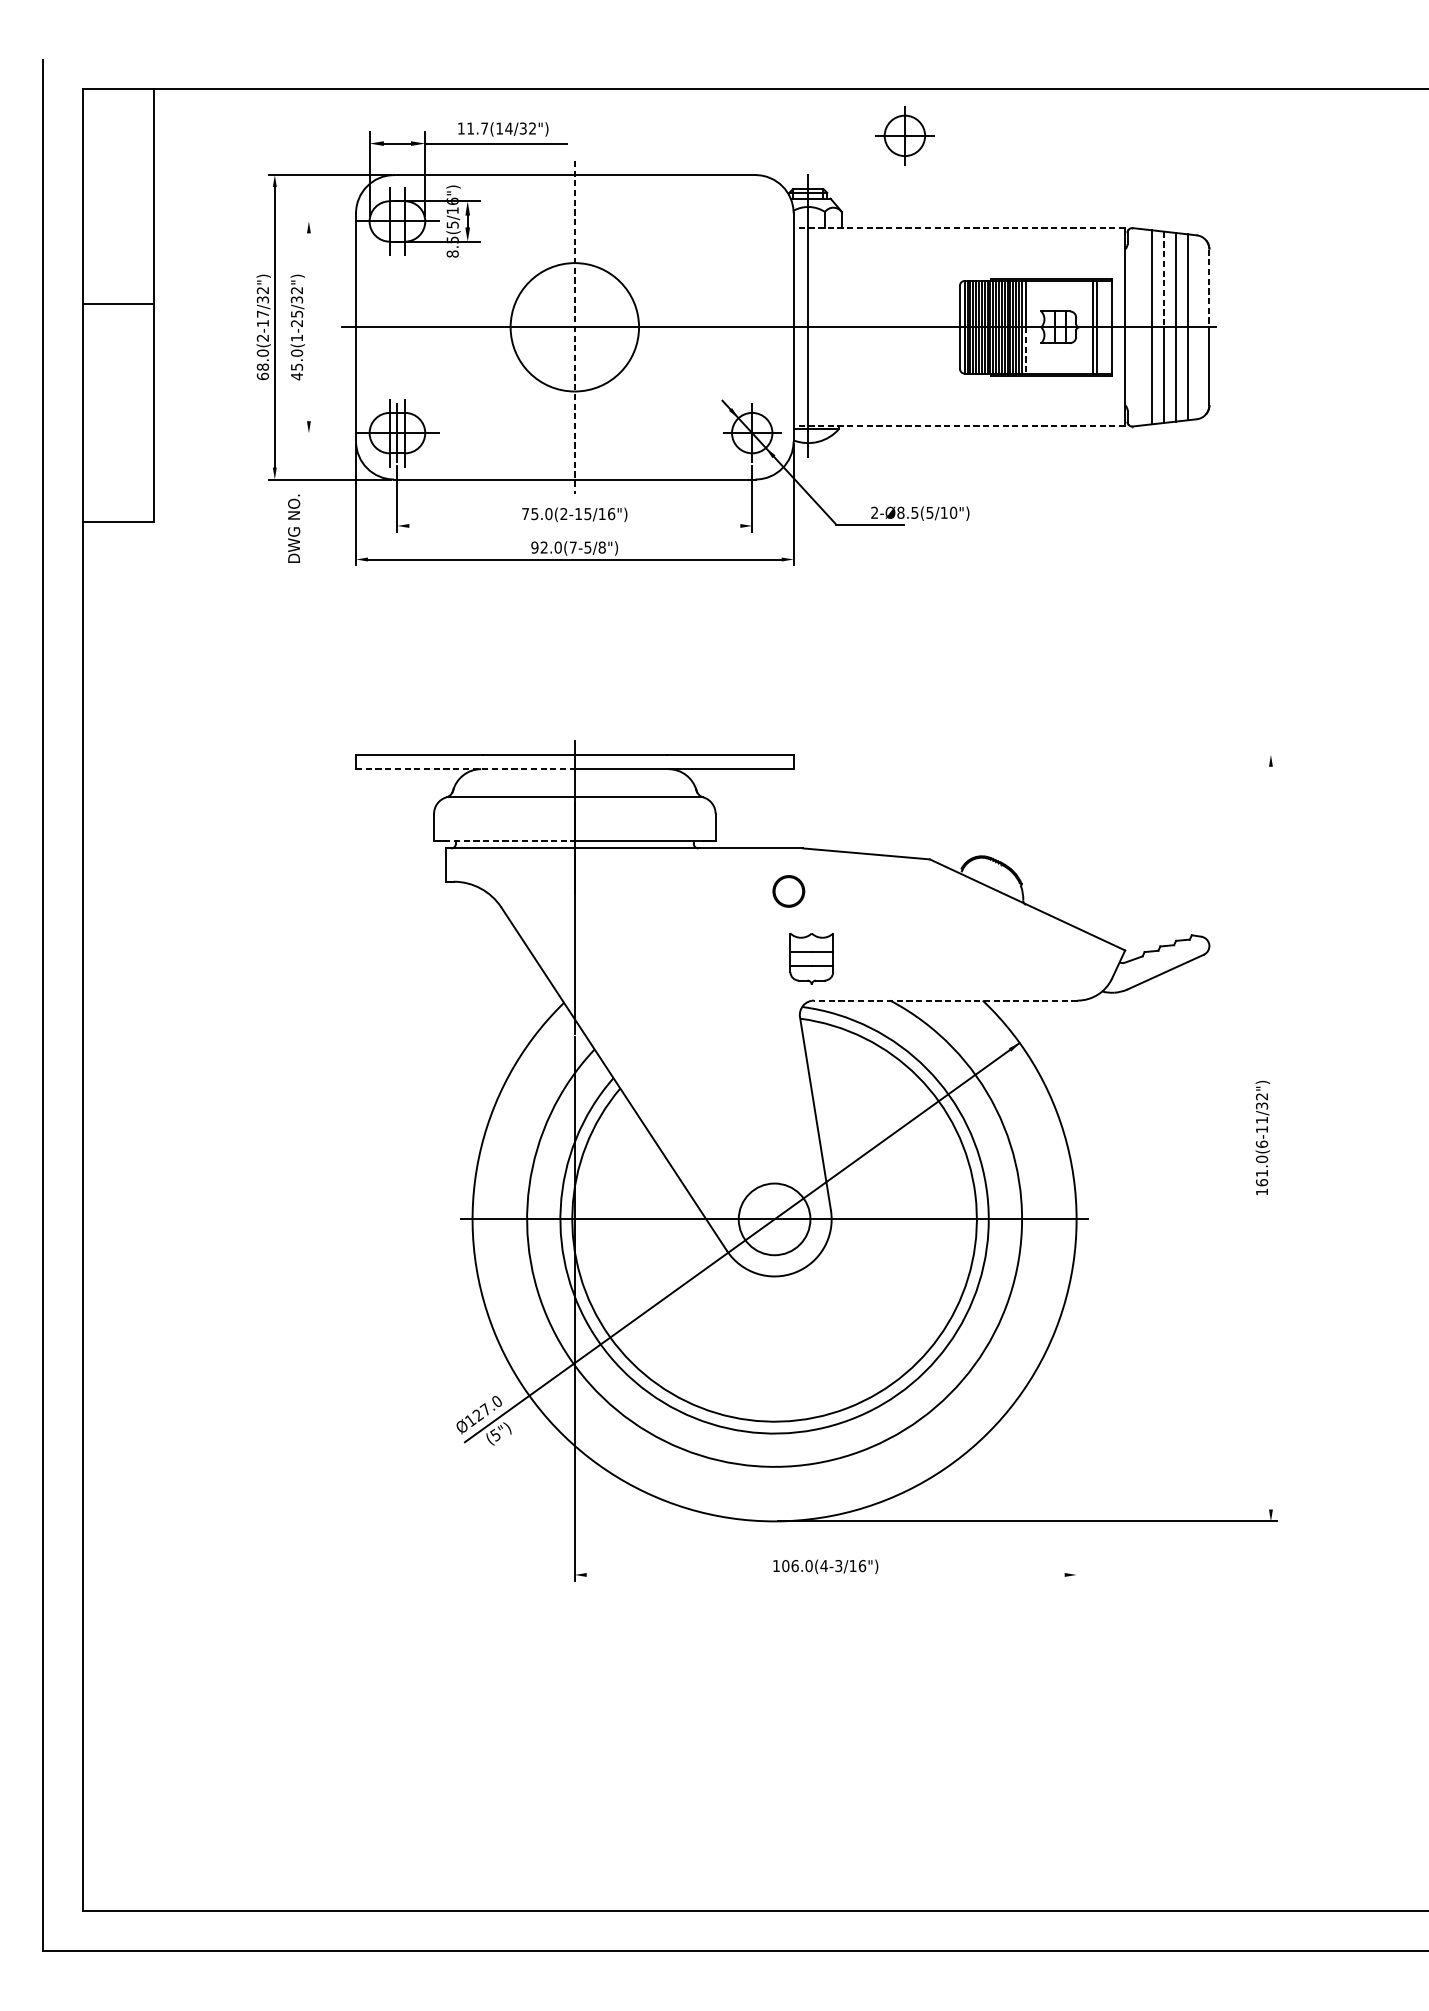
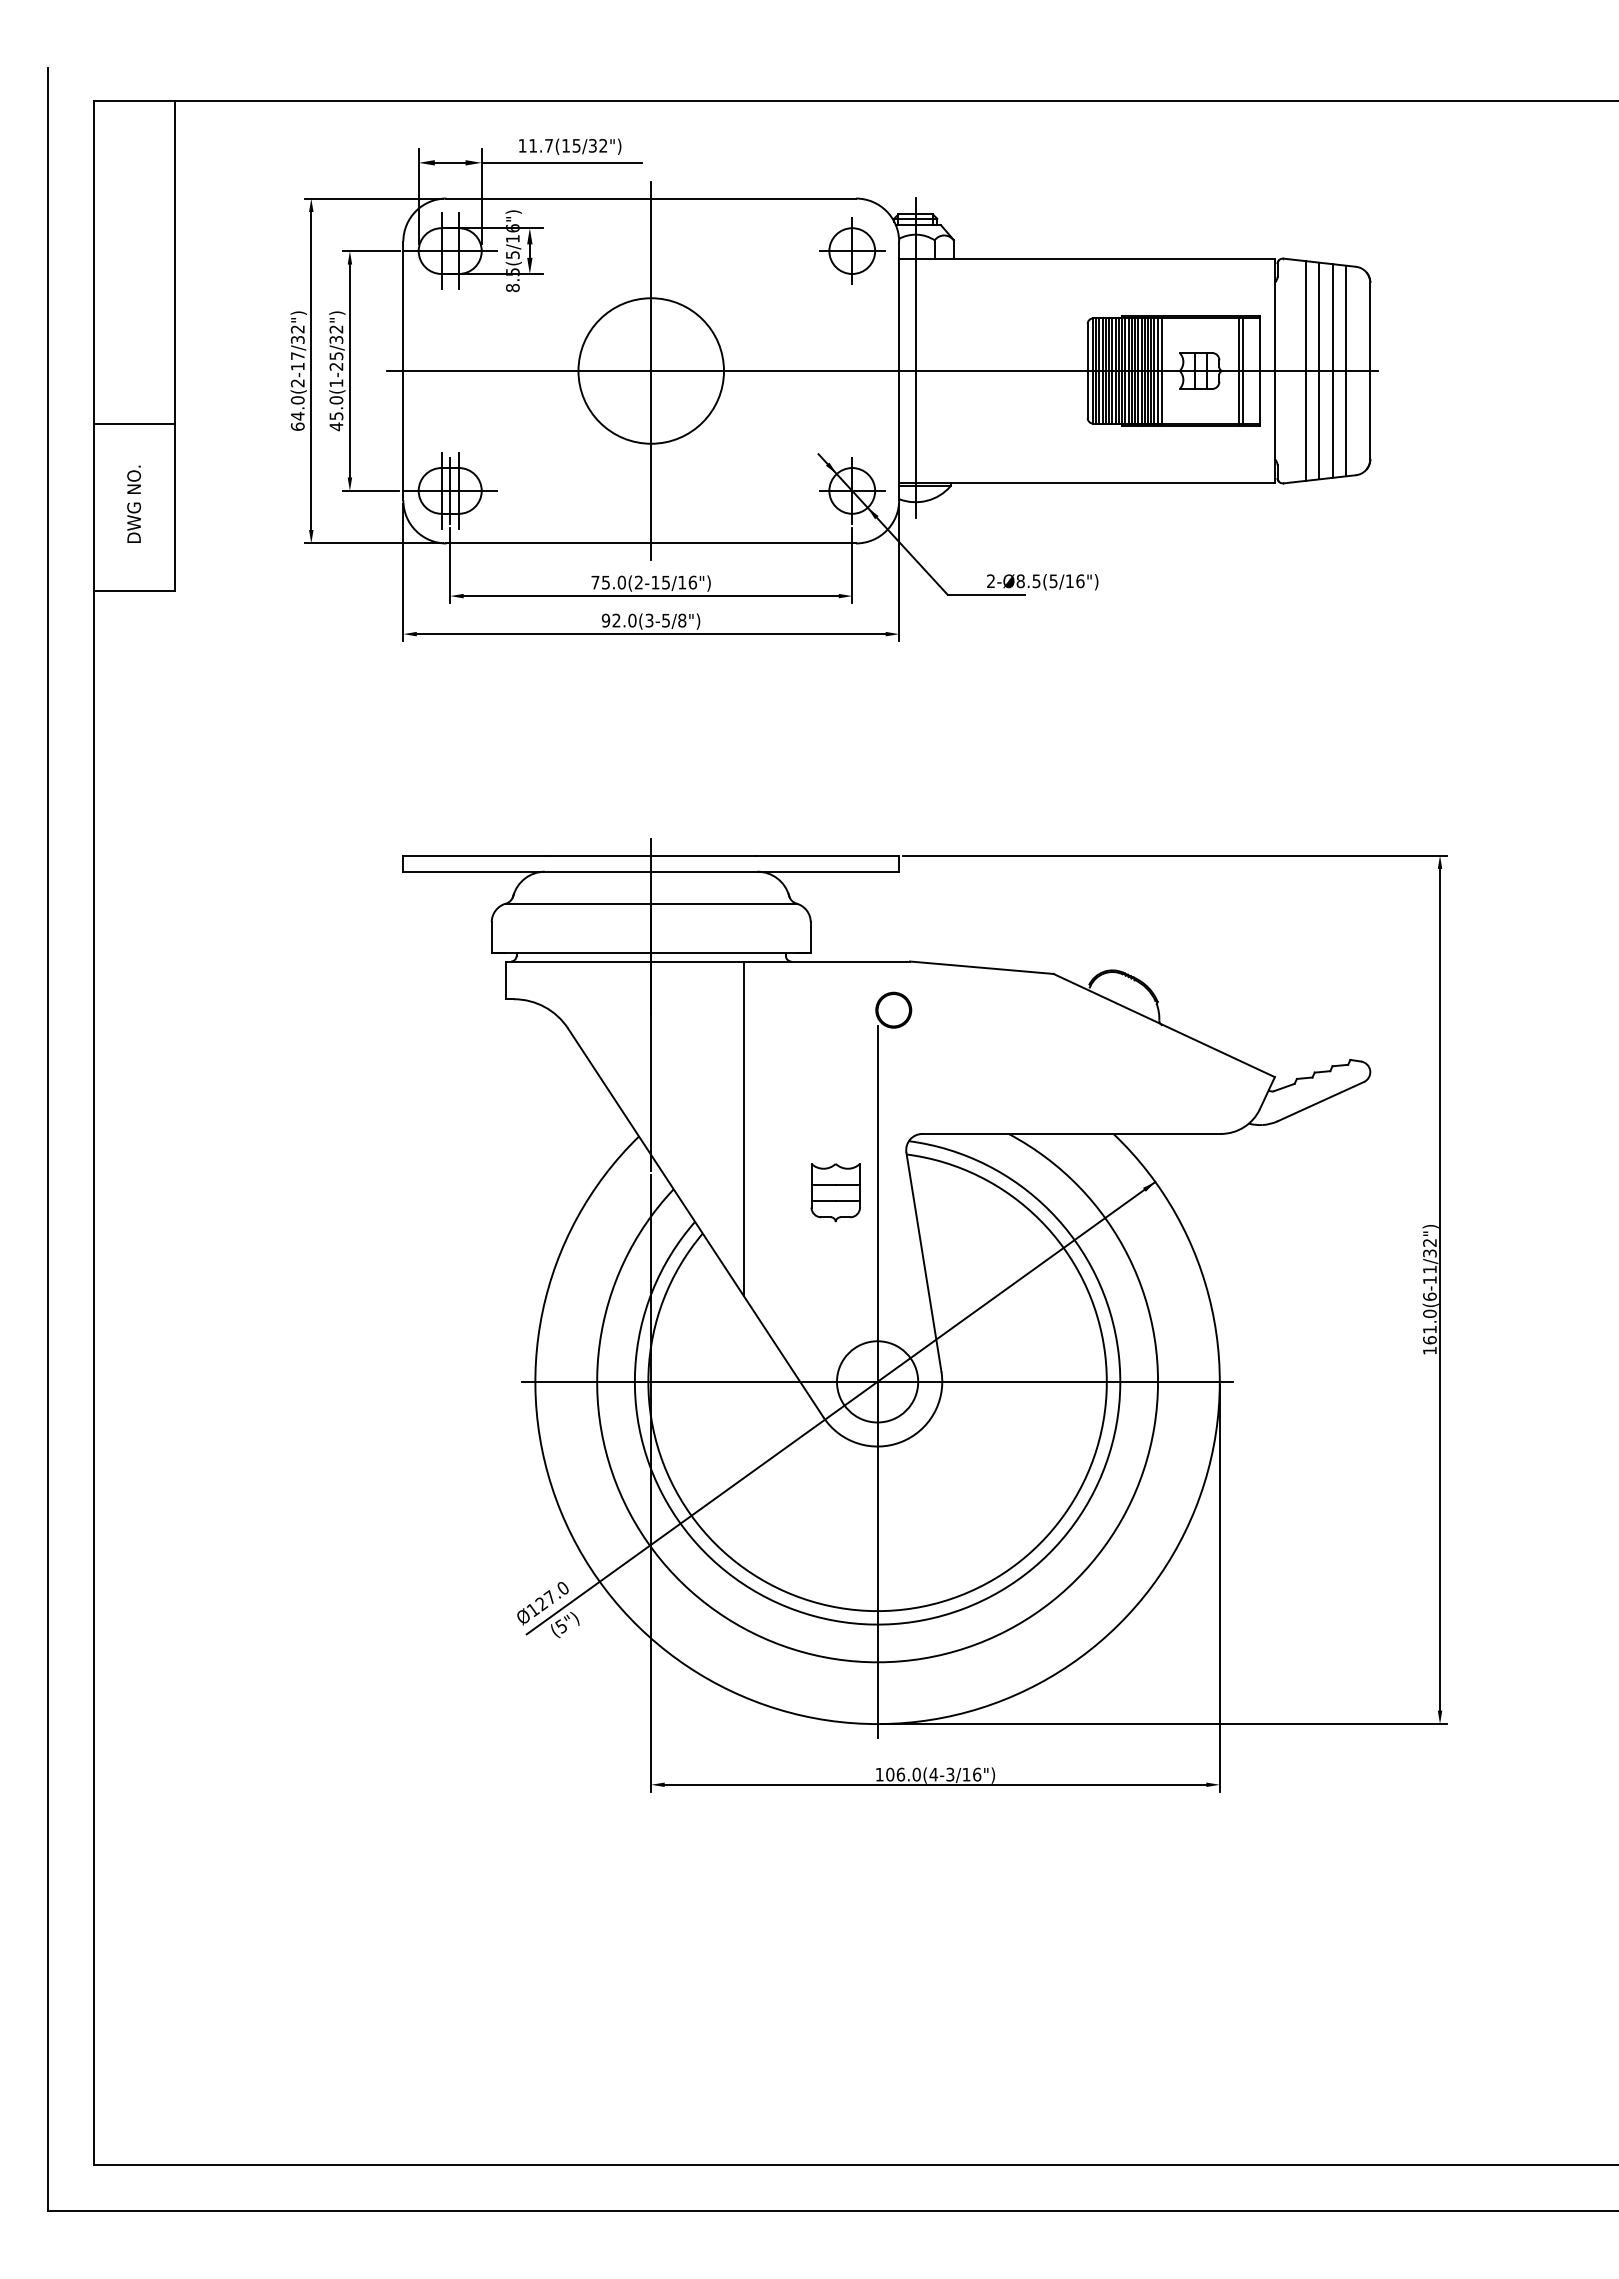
text: (508, 128) -> (576, 145), 11.7(14/32") -> 11.7(15/32")
part: (905, 135) -> (852, 250), moved
line: (327, 221) -> (371, 251), added
line: (959, 228) -> (1087, 258), dashed -> solid
line: (1164, 280) -> (1319, 317), dashed -> solid
line: (1209, 288) -> (1370, 327), dashed -> solid
line: (117, 303) -> (133, 424), moved
line: (308, 326) -> (349, 370), added
line: (575, 327) -> (651, 371), dashed -> solid
line: (1026, 350) -> (1162, 397), dashed -> solid
text: (262, 366) -> (297, 415), 68.0(2-17/32") -> 64.0(2-17/32")
line: (959, 426) -> (1087, 483), dashed -> solid
line: (327, 432) -> (371, 490), added
text: (953, 512) -> (1080, 580), 2-Ø8.5(5/10") -> 2-Ø8.5(5/16")
line: (574, 526) -> (650, 596), added
text: (293, 528) -> (133, 503), moved
text: (573, 547) -> (649, 620), 92.0(7-5/8") -> 92.0(3-5/8")
line: (1036, 754) -> (1174, 855), added
line: (465, 768) -> (527, 871), dashed -> solid
line: (505, 840) -> (572, 952), dashed -> solid
part: (811, 958) -> (835, 1192), moved
line: (656, 995) -> (743, 1128), added
line: (945, 1000) -> (1071, 1133), dashed -> solid
line: (1271, 1137) -> (1440, 1289), added
line: (774, 1219) -> (877, 1381), added
line: (1076, 1401) -> (1219, 1588), added
line: (825, 1574) -> (935, 1784), added

